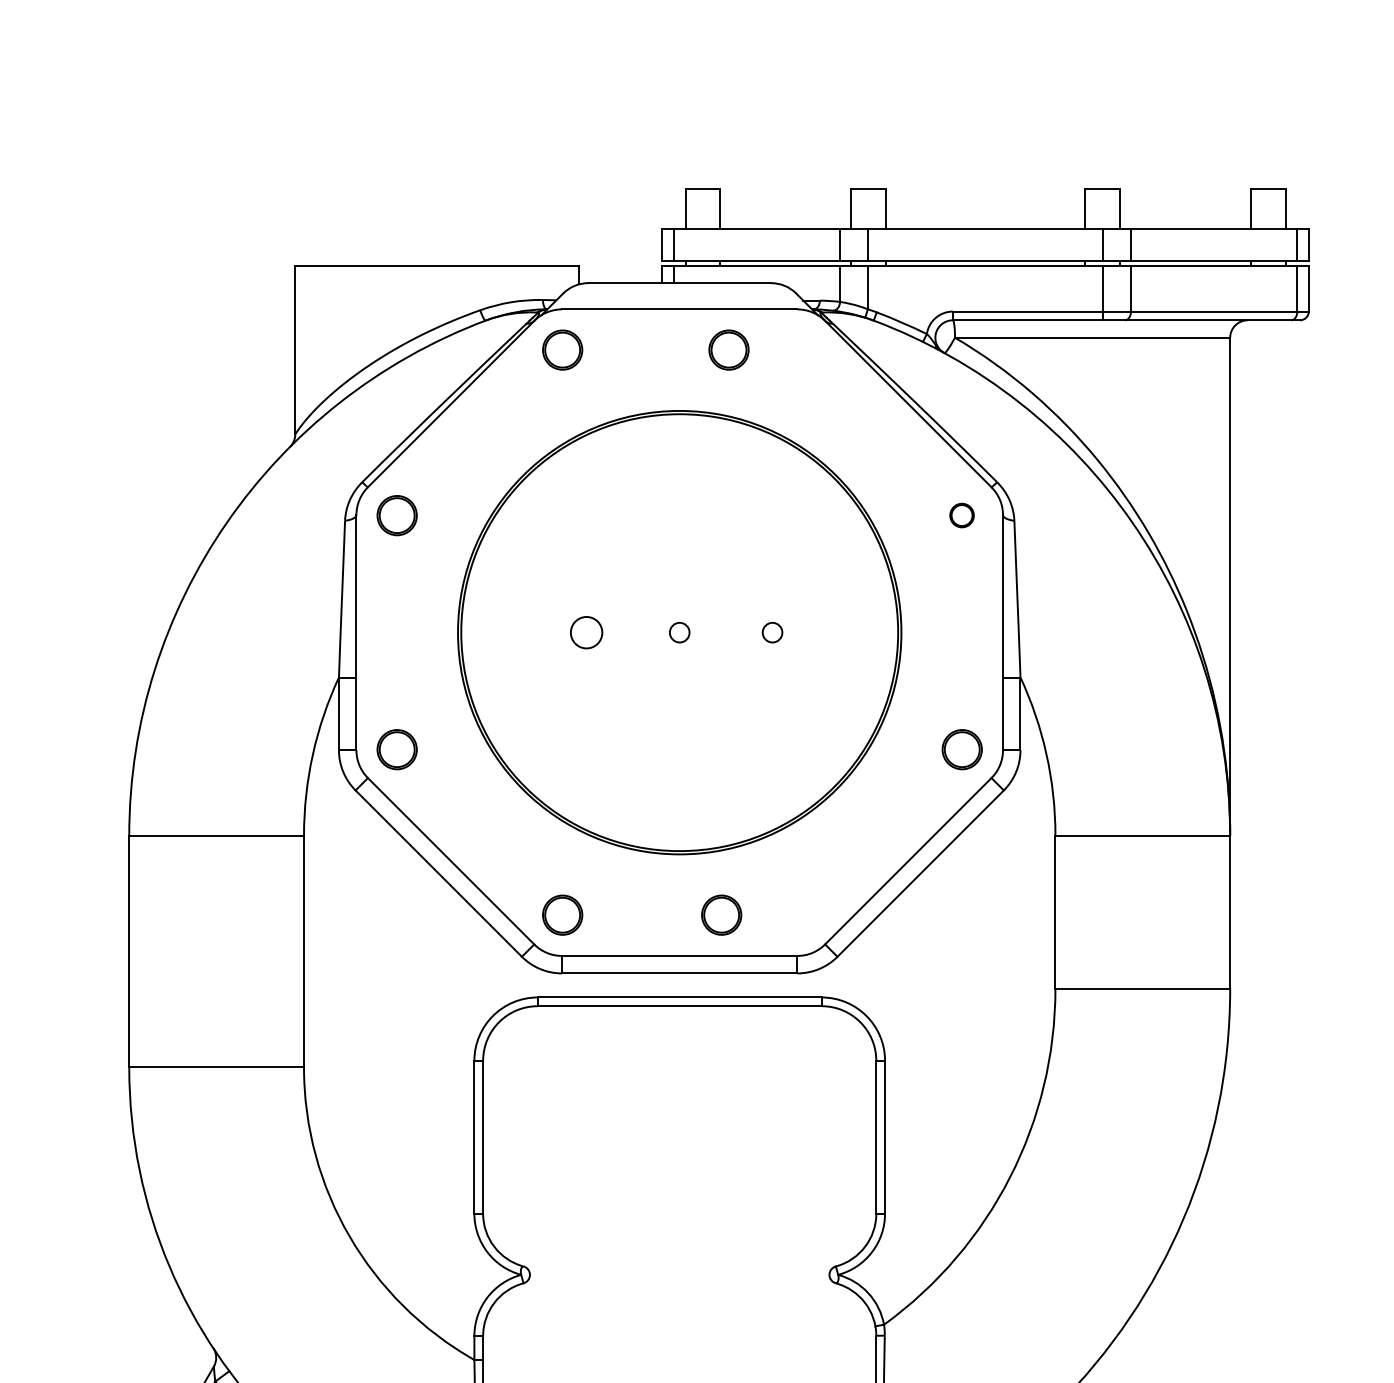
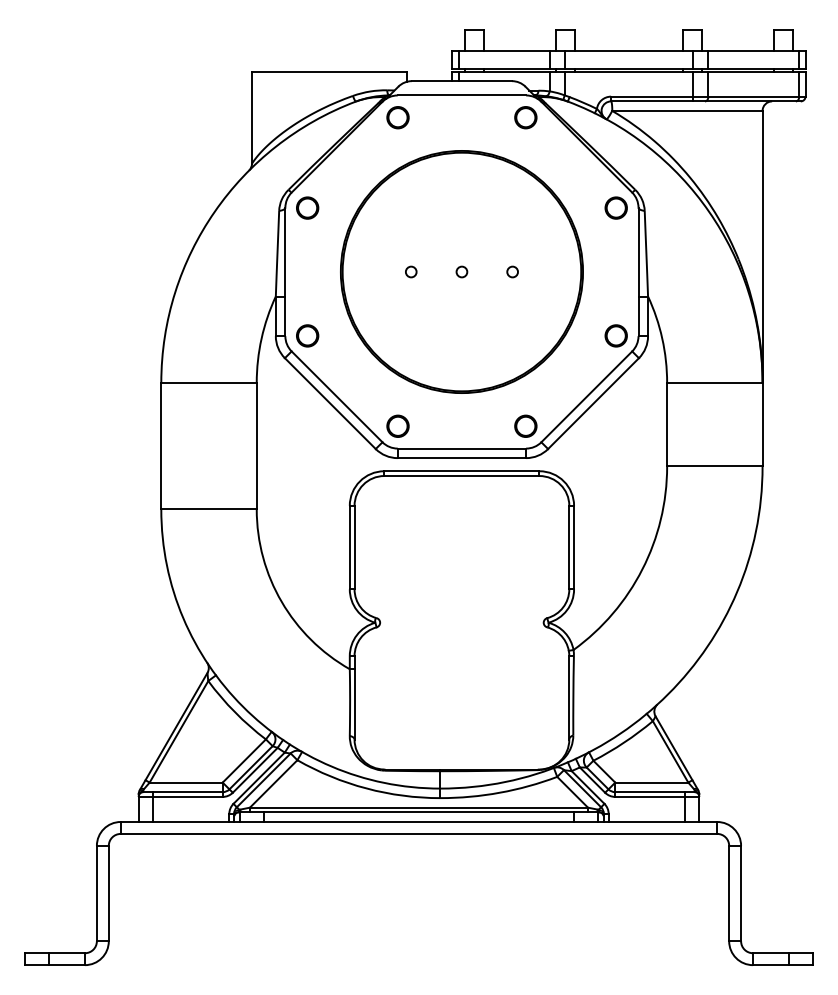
circle: (728, 349) -> (525, 117), moved
circle: (960, 514) -> (615, 207), size x1.67
circle: (587, 631) -> (411, 271), size x0.62
circle: (721, 913) -> (525, 425), moved

